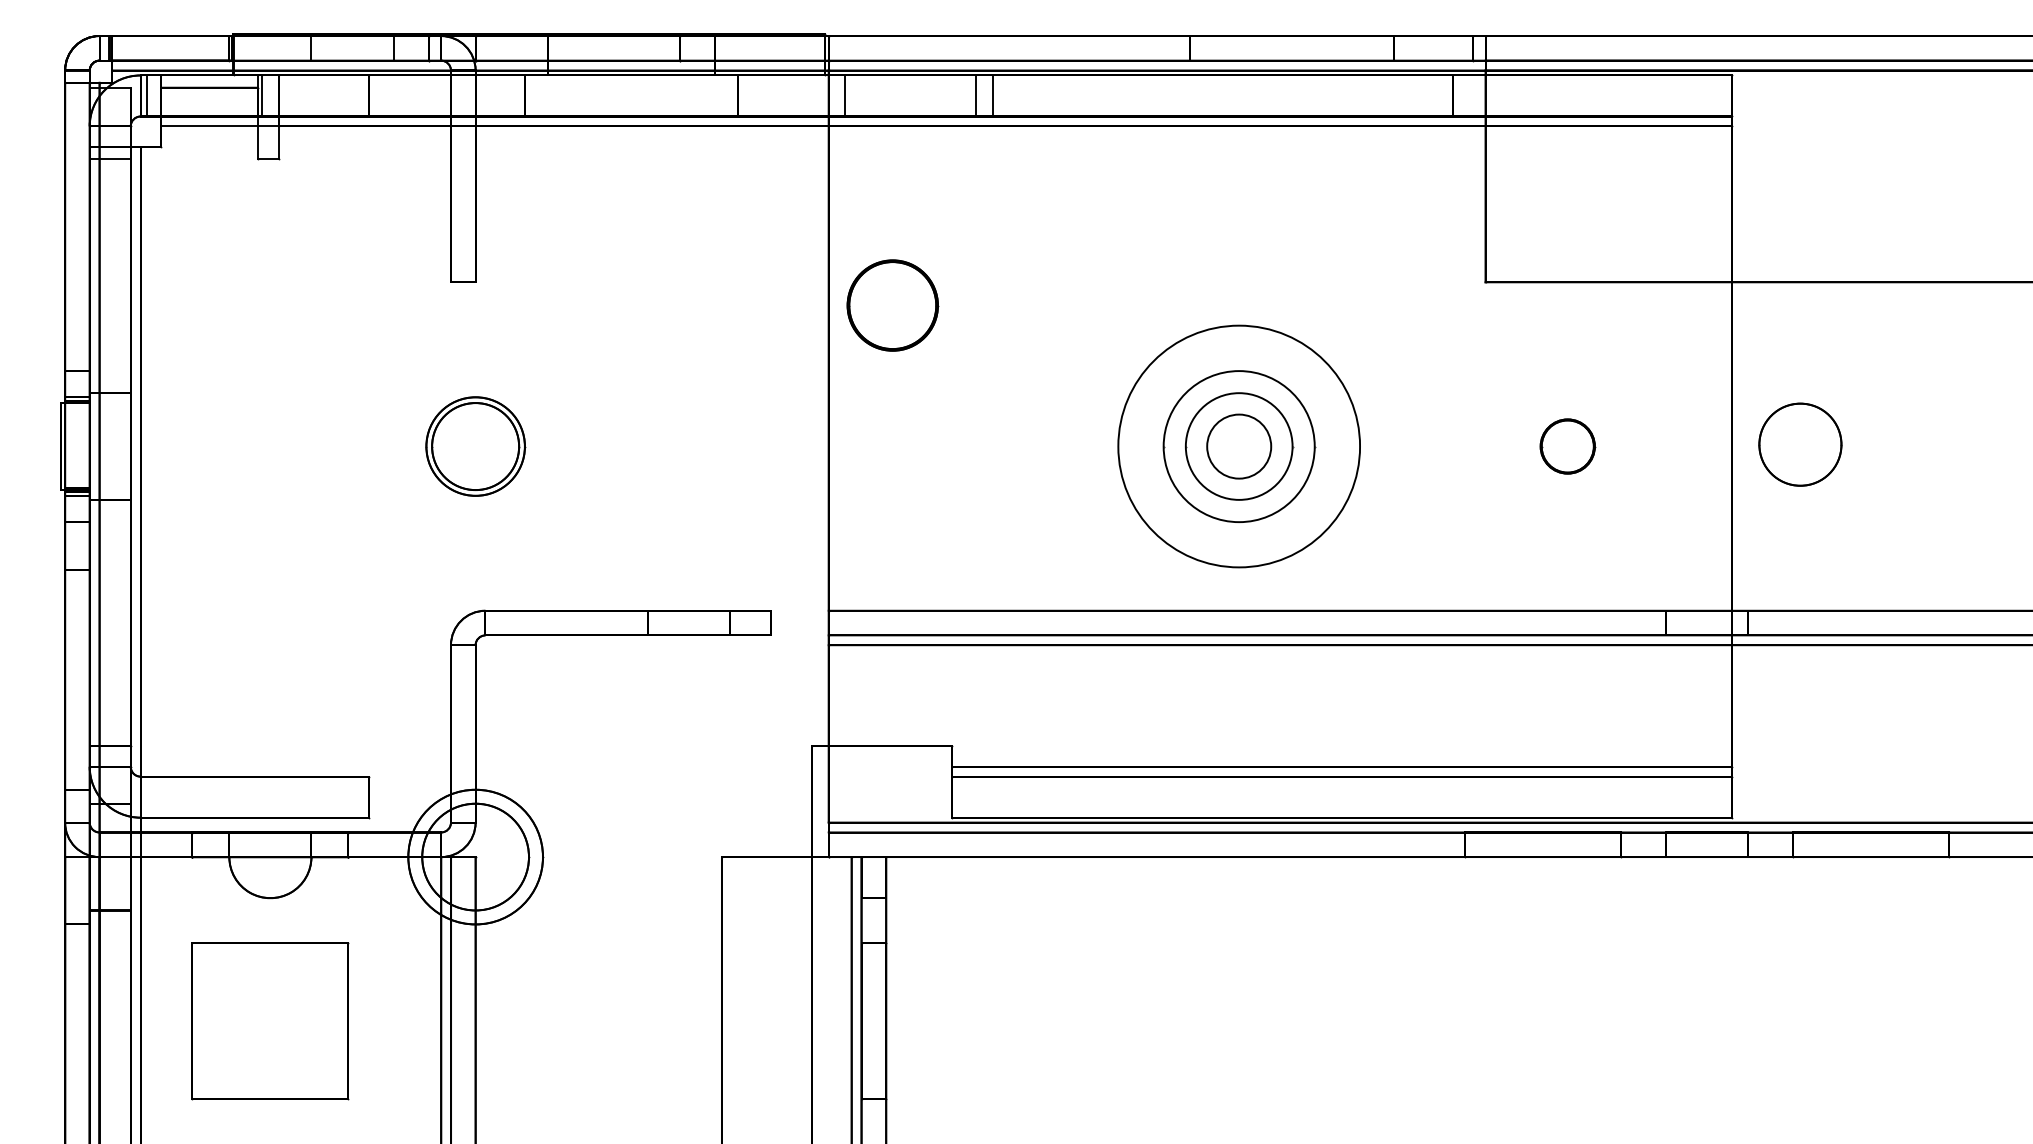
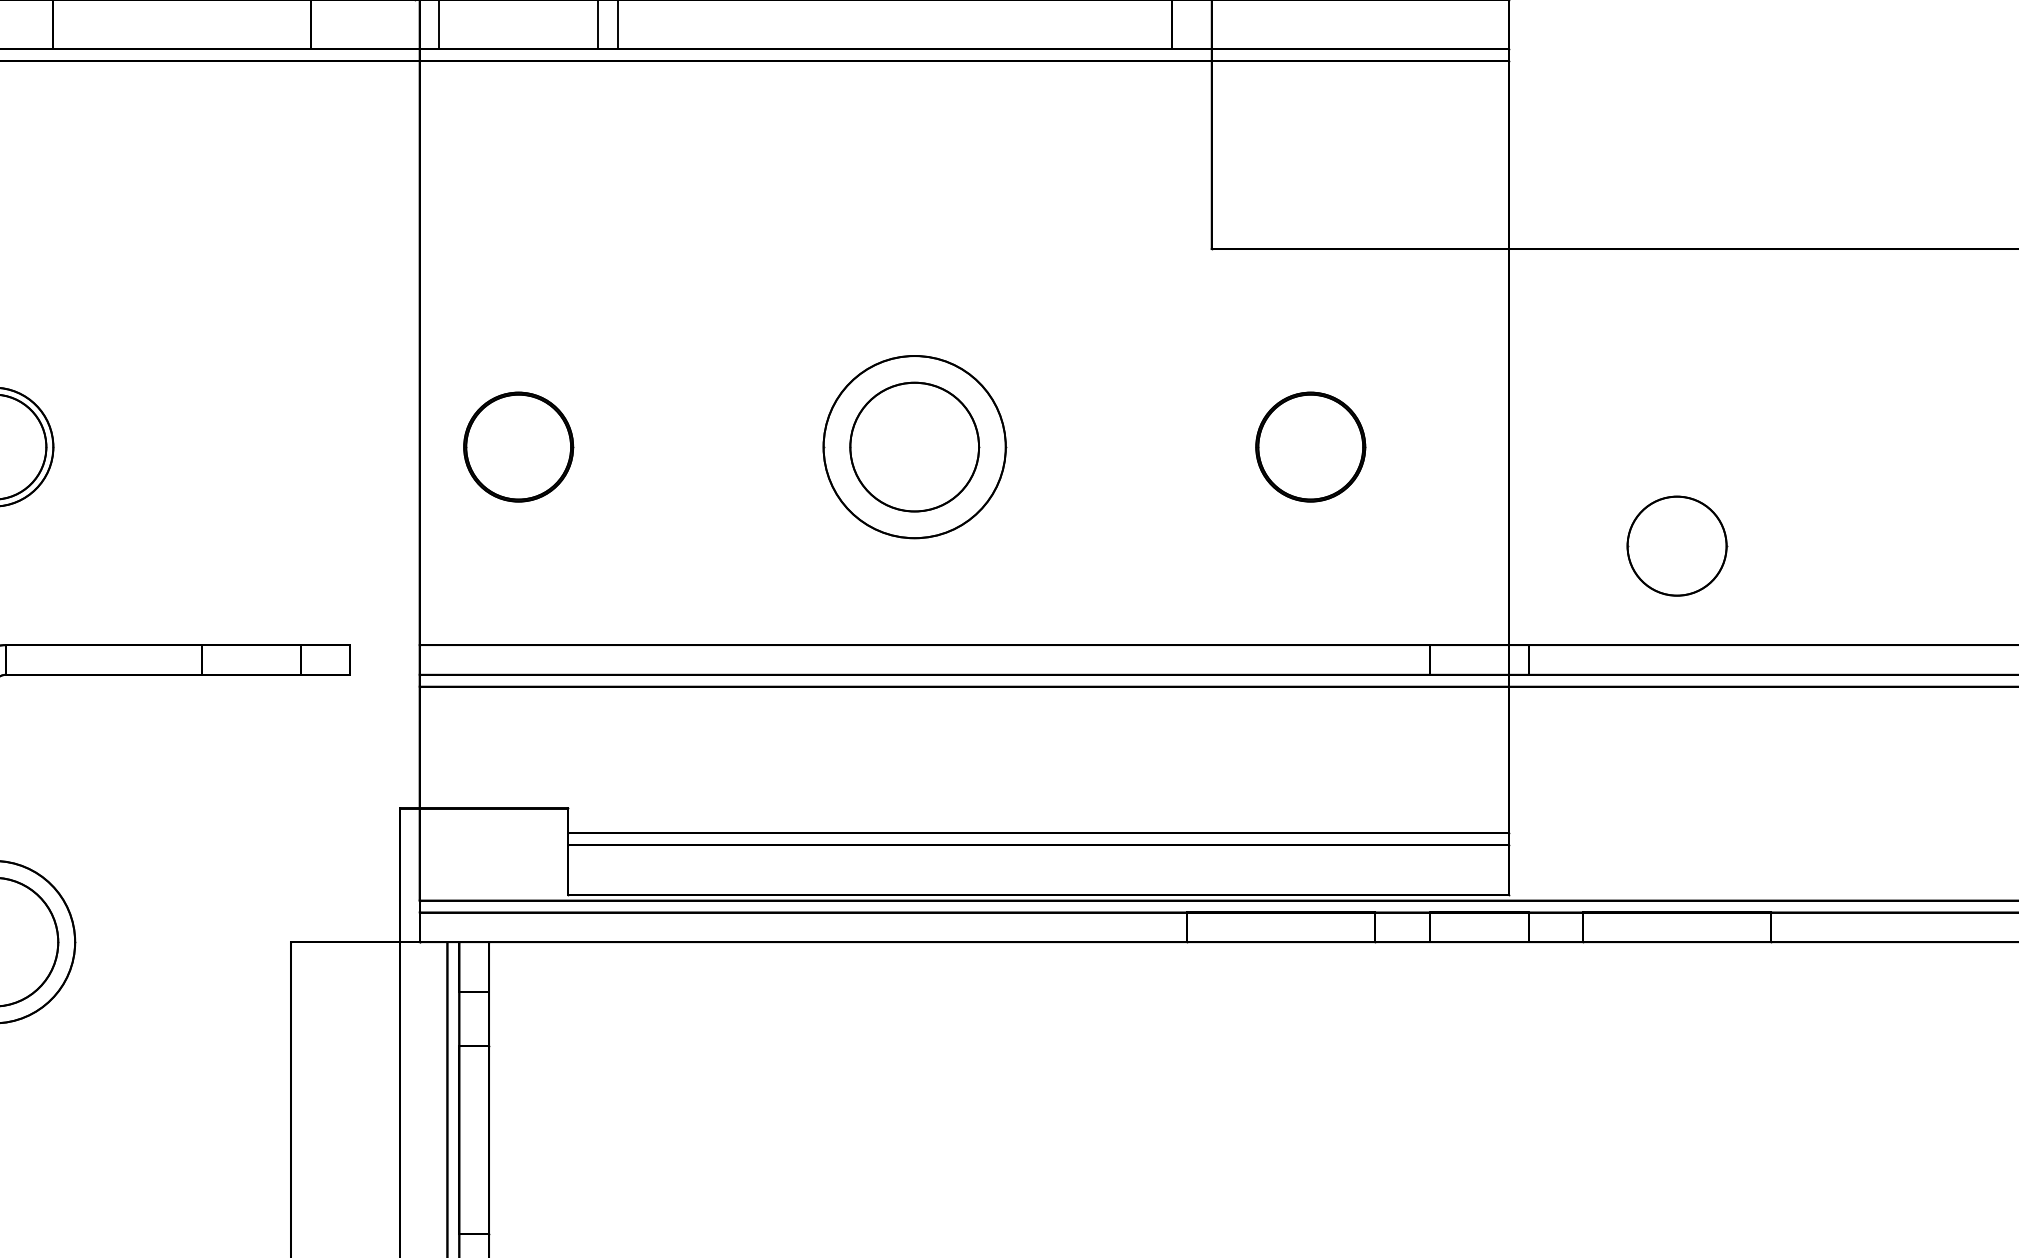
part: (892, 305) -> (518, 447), moved
circle: (1800, 444) -> (1677, 545), moved
circle: (1238, 446) -> (913, 447), size x0.62
circle: (1238, 446) -> (913, 447), size x1.67
part: (1567, 446) -> (1310, 447), size x1.67

